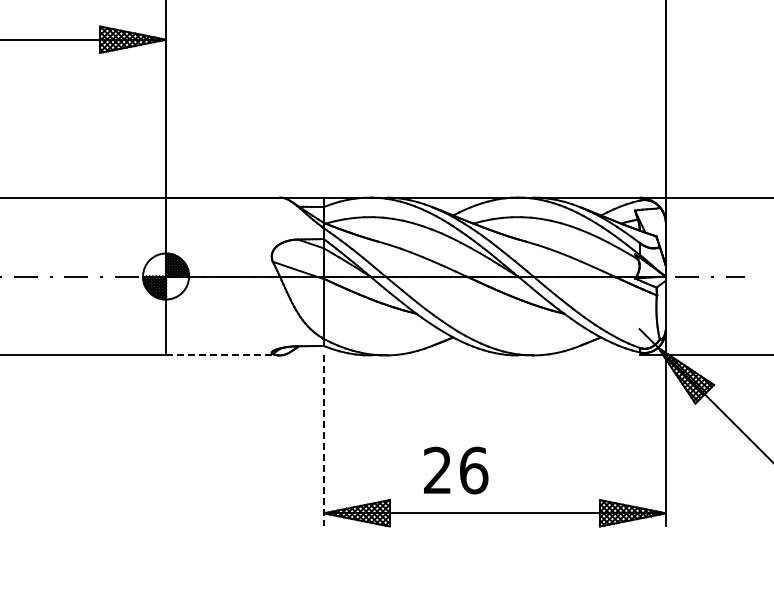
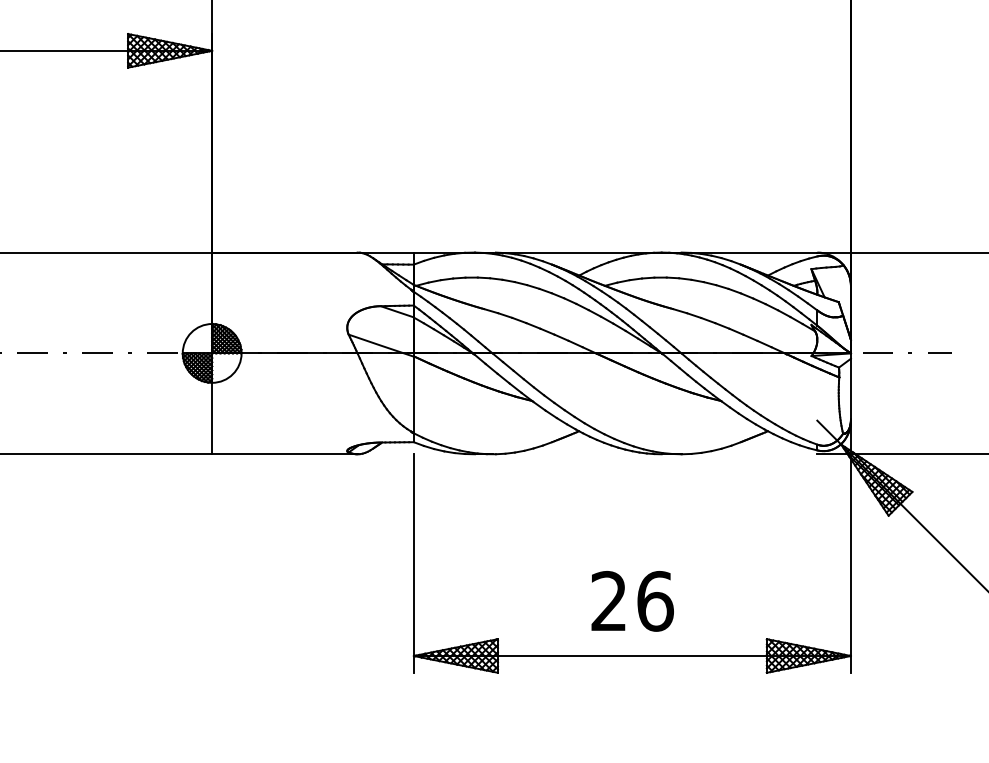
line: (222, 355) -> (284, 454), dashed -> solid
line: (323, 440) -> (413, 562), dashed -> solid
text: (456, 470) -> (633, 601), moved

